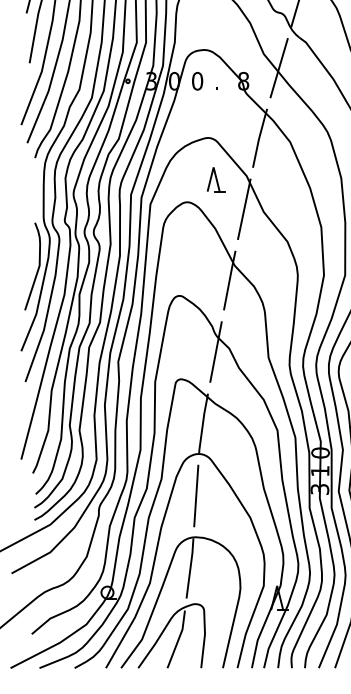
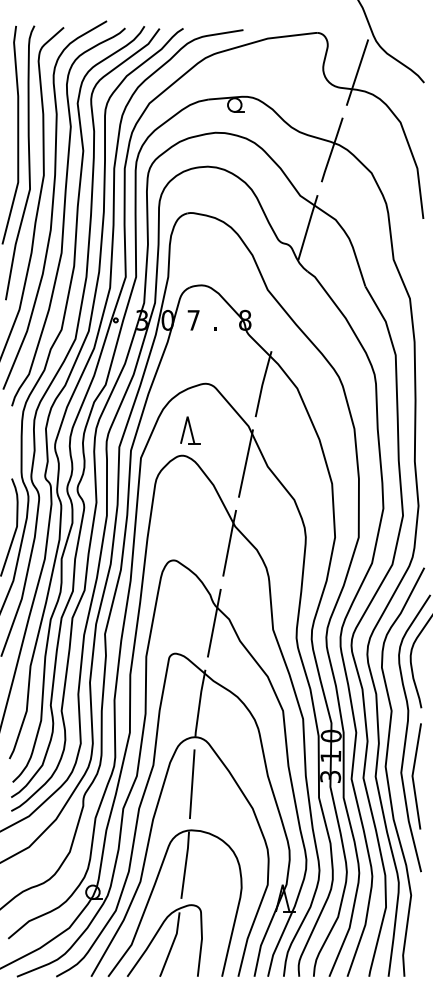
line: (278, 67) -> (284, 305), removed
text: (197, 80) -> (193, 319), 0 -> 7
part: (216, 179) -> (190, 430), moved

